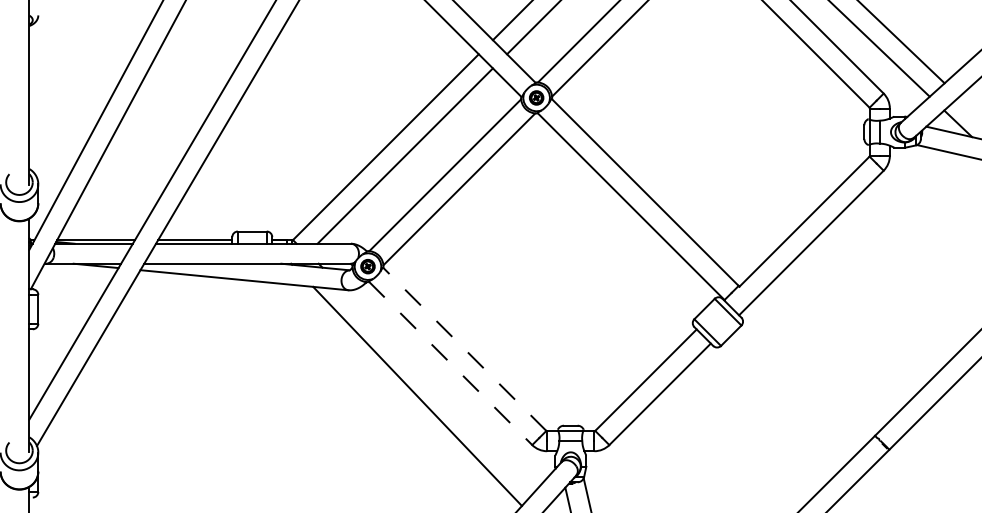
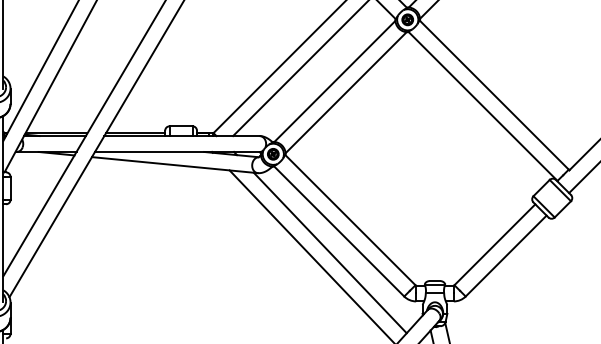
line: (464, 348) -> (350, 219), dashed -> solid
line: (450, 363) -> (339, 231), dashed -> solid
line: (439, 390) -> (330, 253), added

